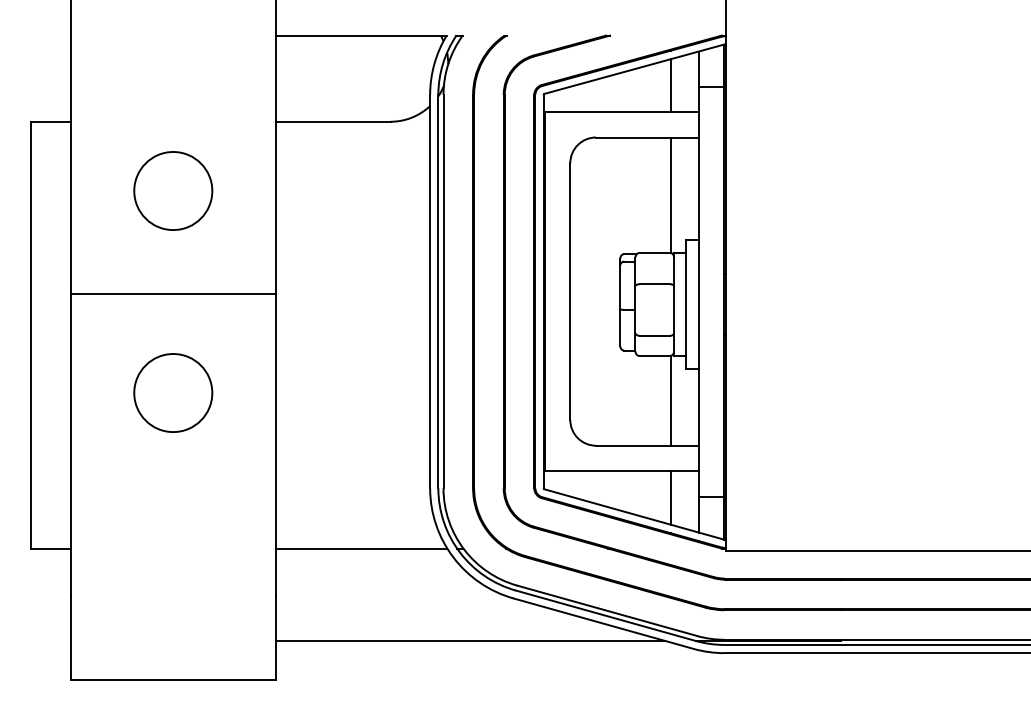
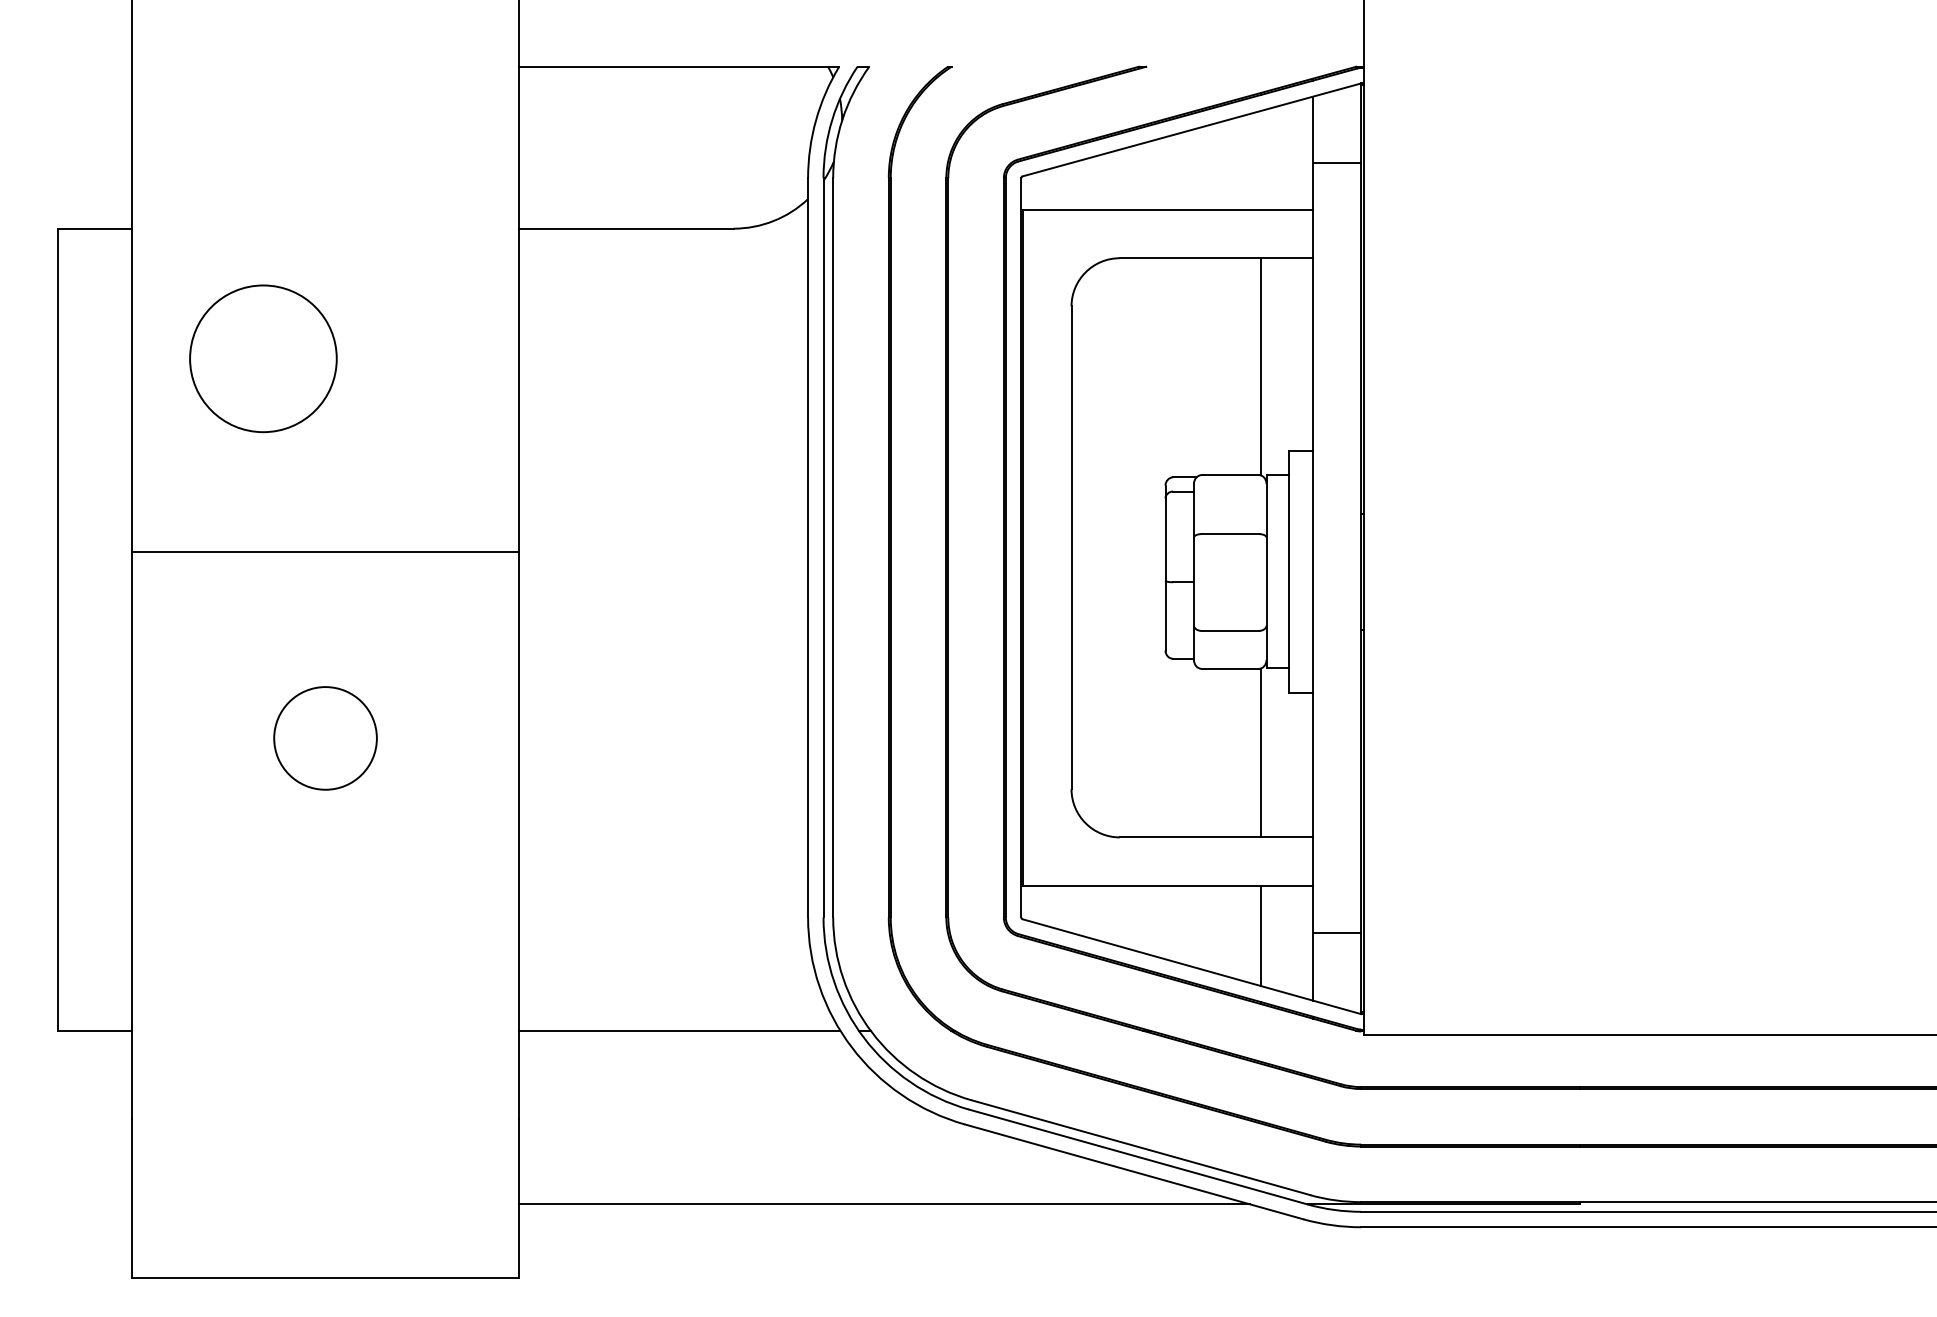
line: (671, 85) -> (1261, 160), removed
circle: (173, 190) -> (263, 357), moved
circle: (173, 392) -> (325, 737), size x0.7

